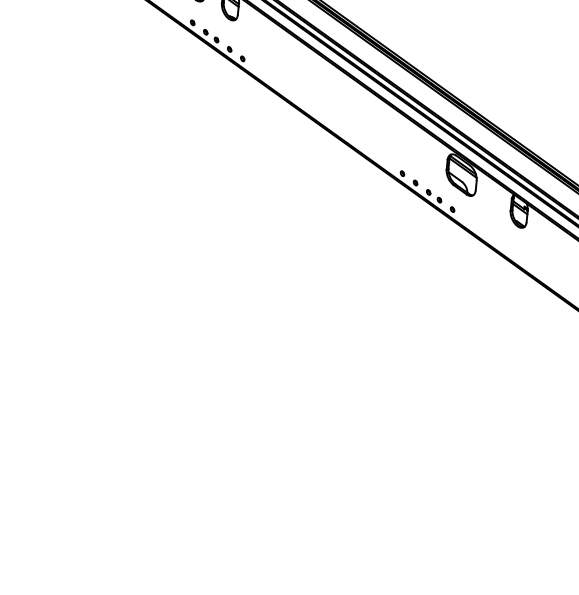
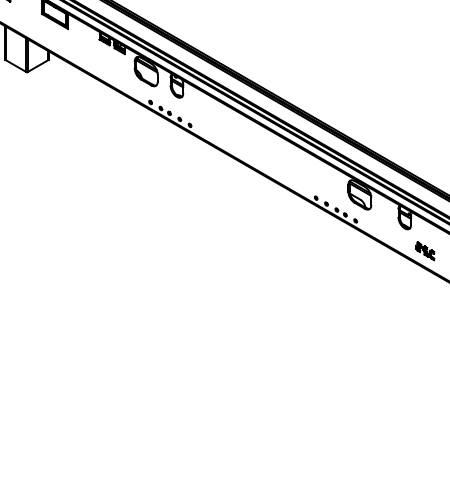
part: (542, 260) -> (425, 251), added

